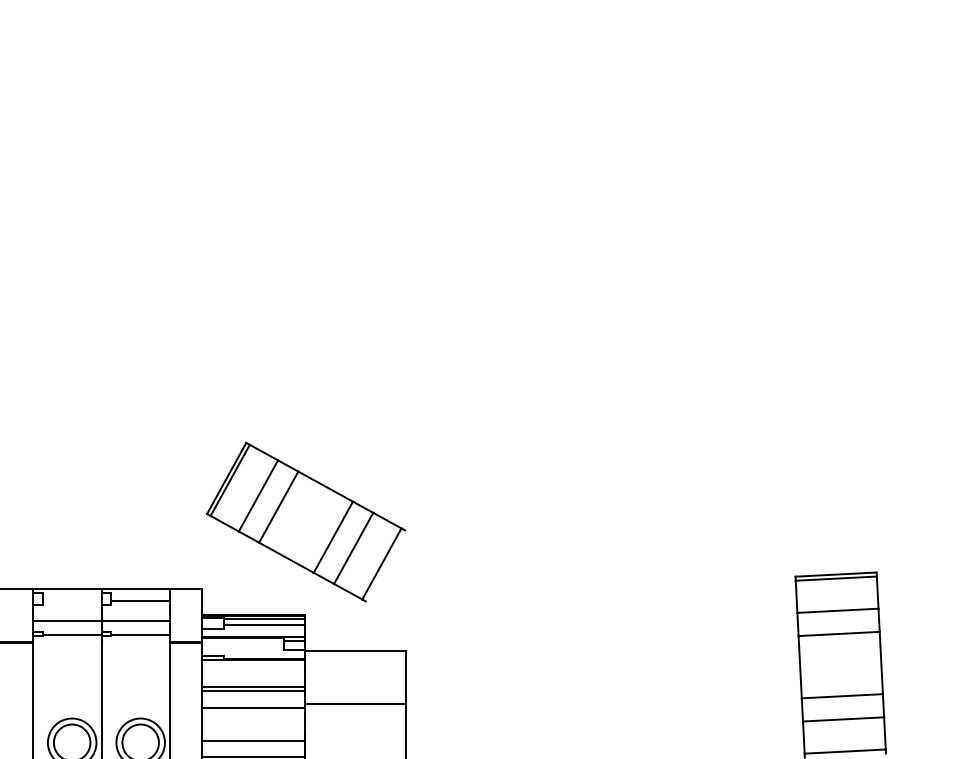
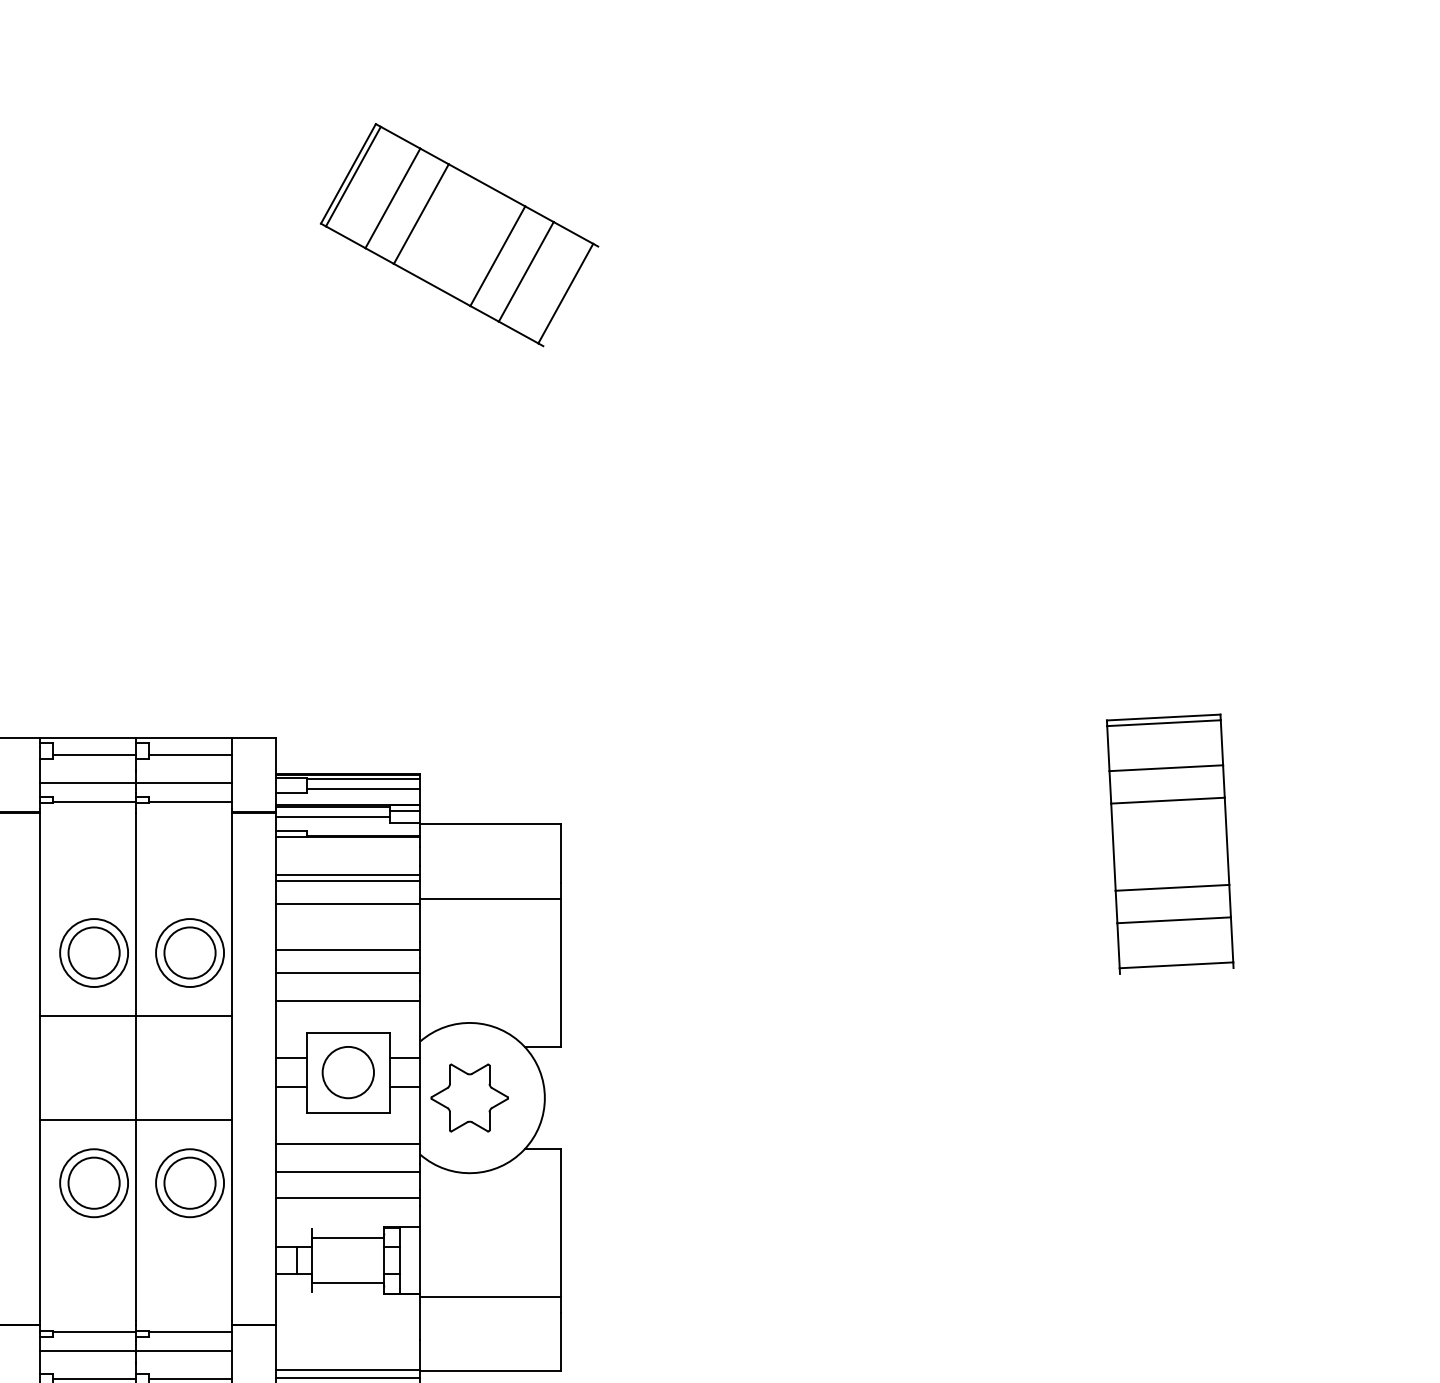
part: (306, 522) -> (459, 235), moved
line: (71, 601) -> (93, 754), added
line: (243, 645) -> (333, 817), added

